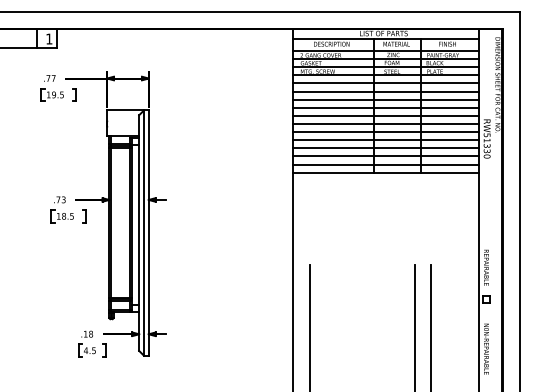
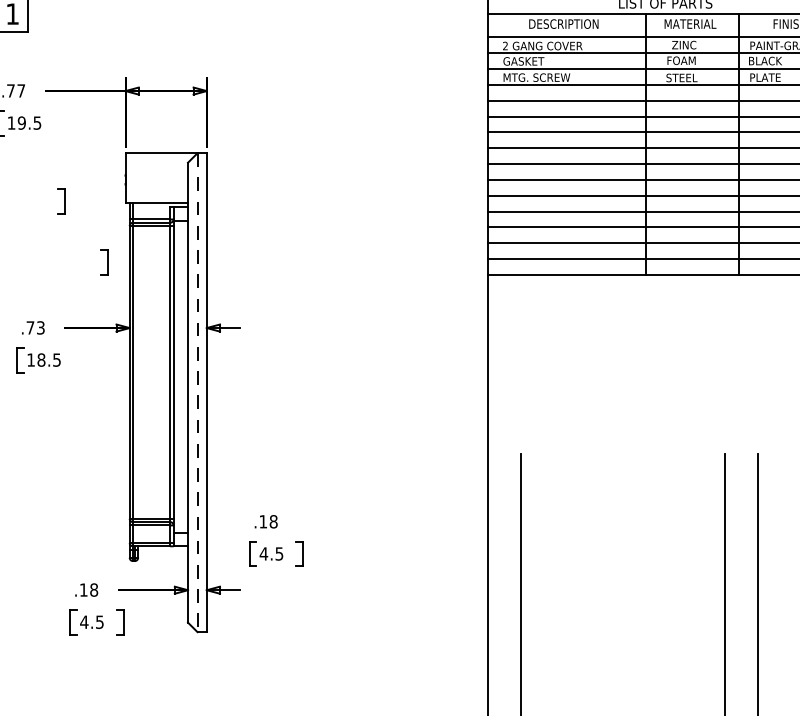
part: (74, 94) -> (61, 200), moved
part: (84, 216) -> (104, 262), moved
line: (144, 233) -> (198, 393), solid -> dashed
part: (184, 308) -> (276, 539), added

